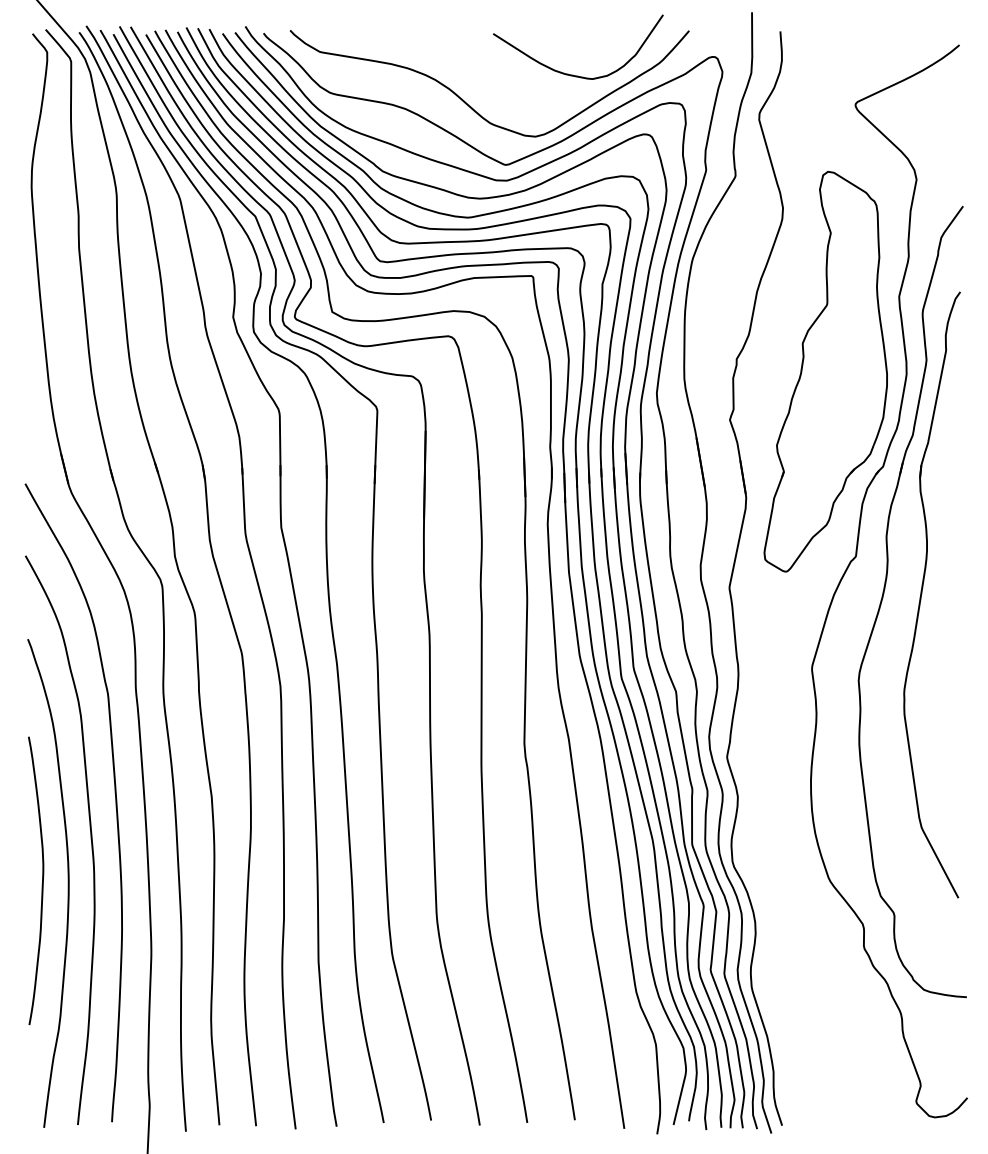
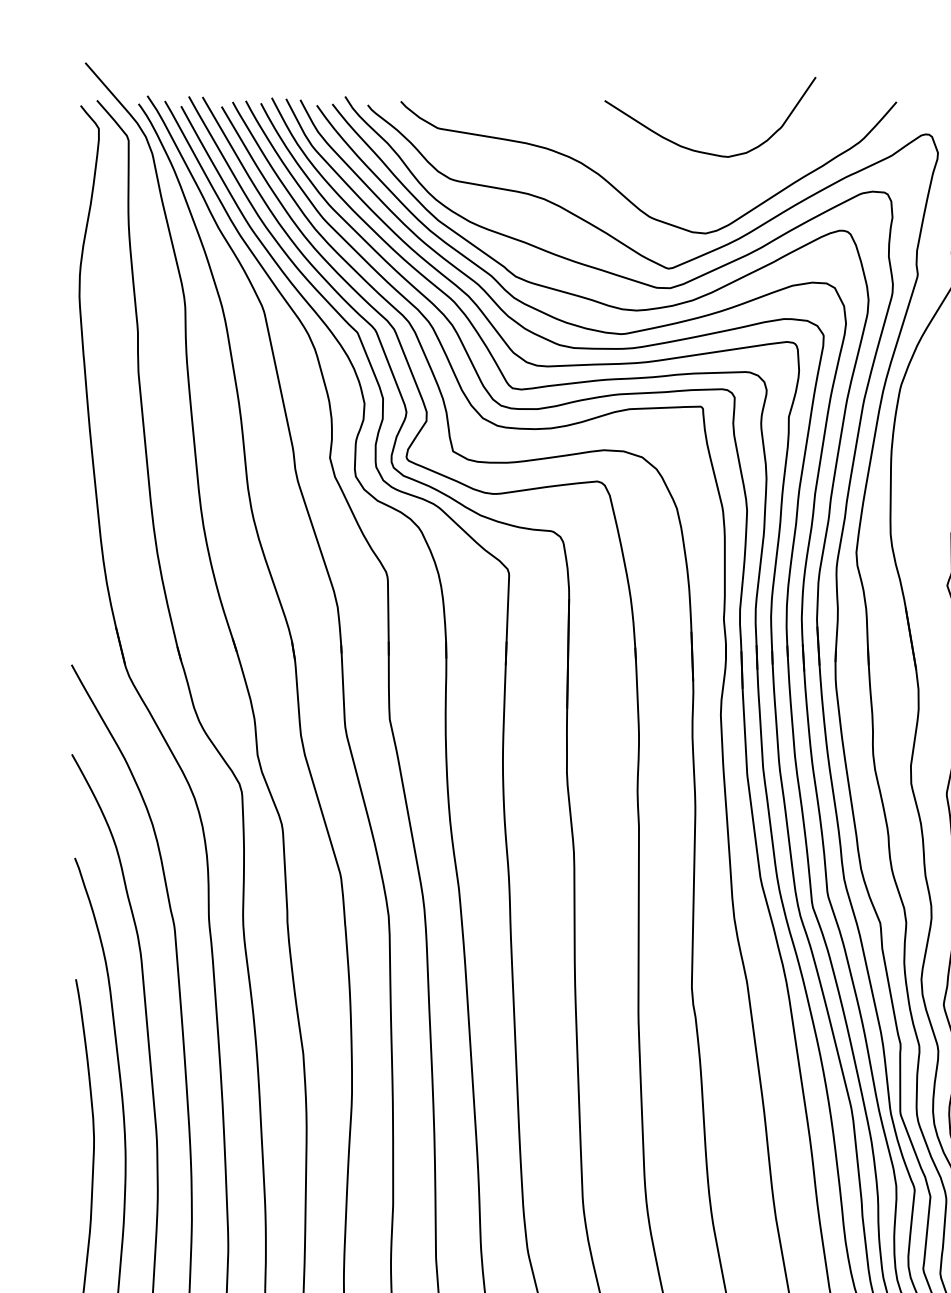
curve: (573, 74) -> (704, 151), moved

